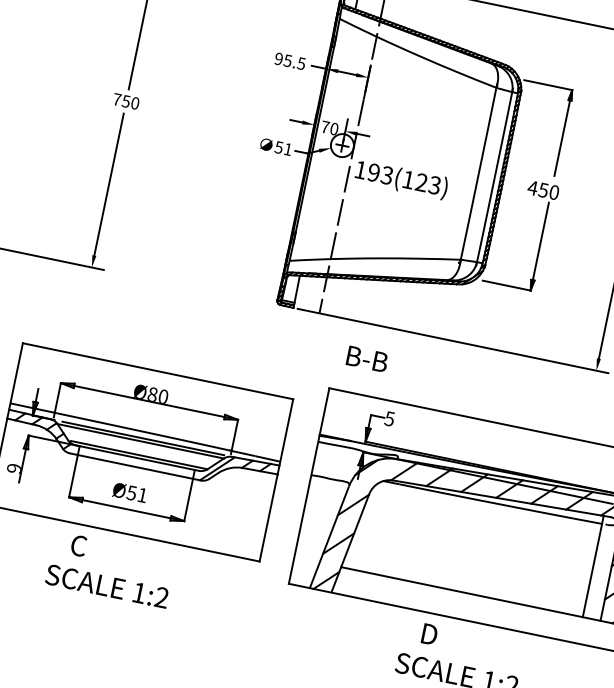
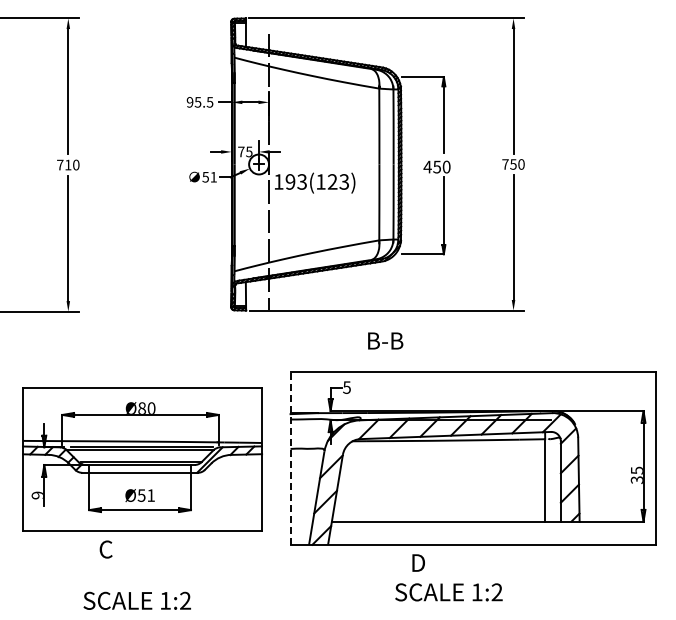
text: (126, 100) -> (68, 164), 750 -> 710
text: (334, 128) -> (249, 151), 70 -> 75
text: (367, 358) -> (385, 340), moved
line: (309, 485) -> (290, 458), solid -> dashed
text: (106, 585) -> (136, 600), moved

